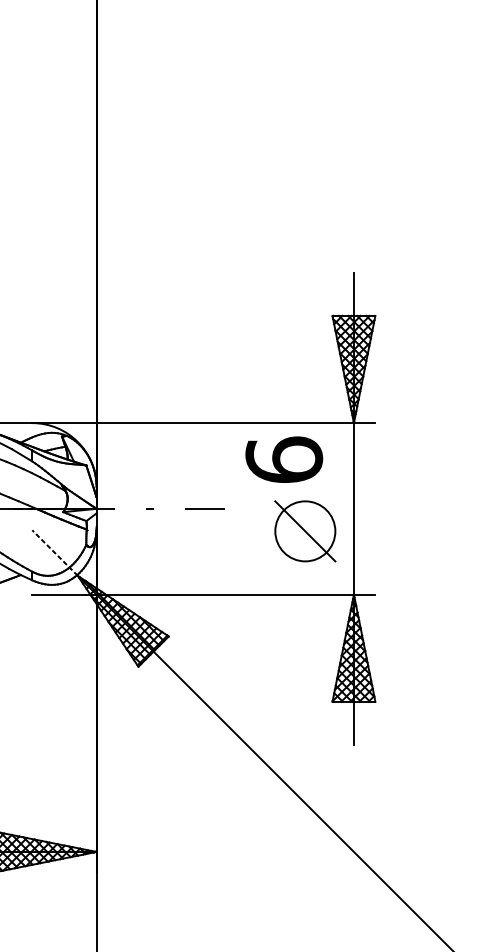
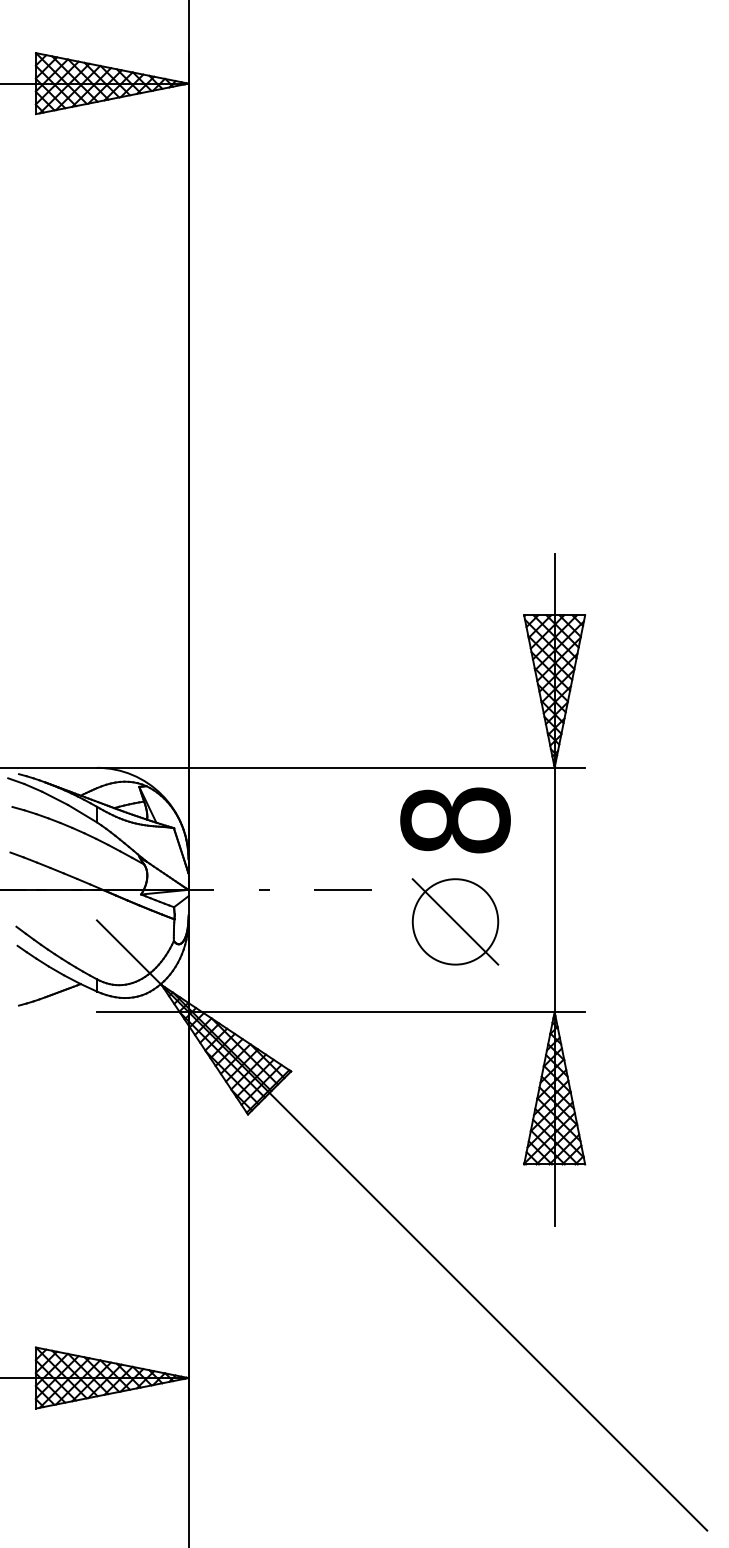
text: (284, 459) -> (455, 819), 6 -> 8
part: (305, 531) -> (455, 921), moved
line: (55, 552) -> (129, 952), dashed -> solid

